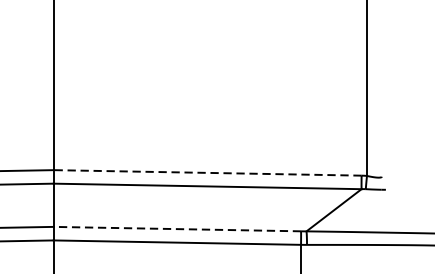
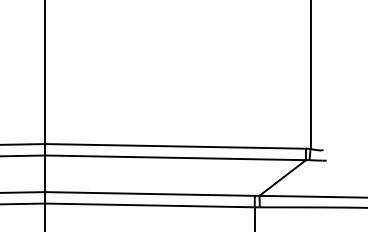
line: (207, 173) -> (175, 146), dashed -> solid
line: (177, 228) -> (150, 193), dashed -> solid

